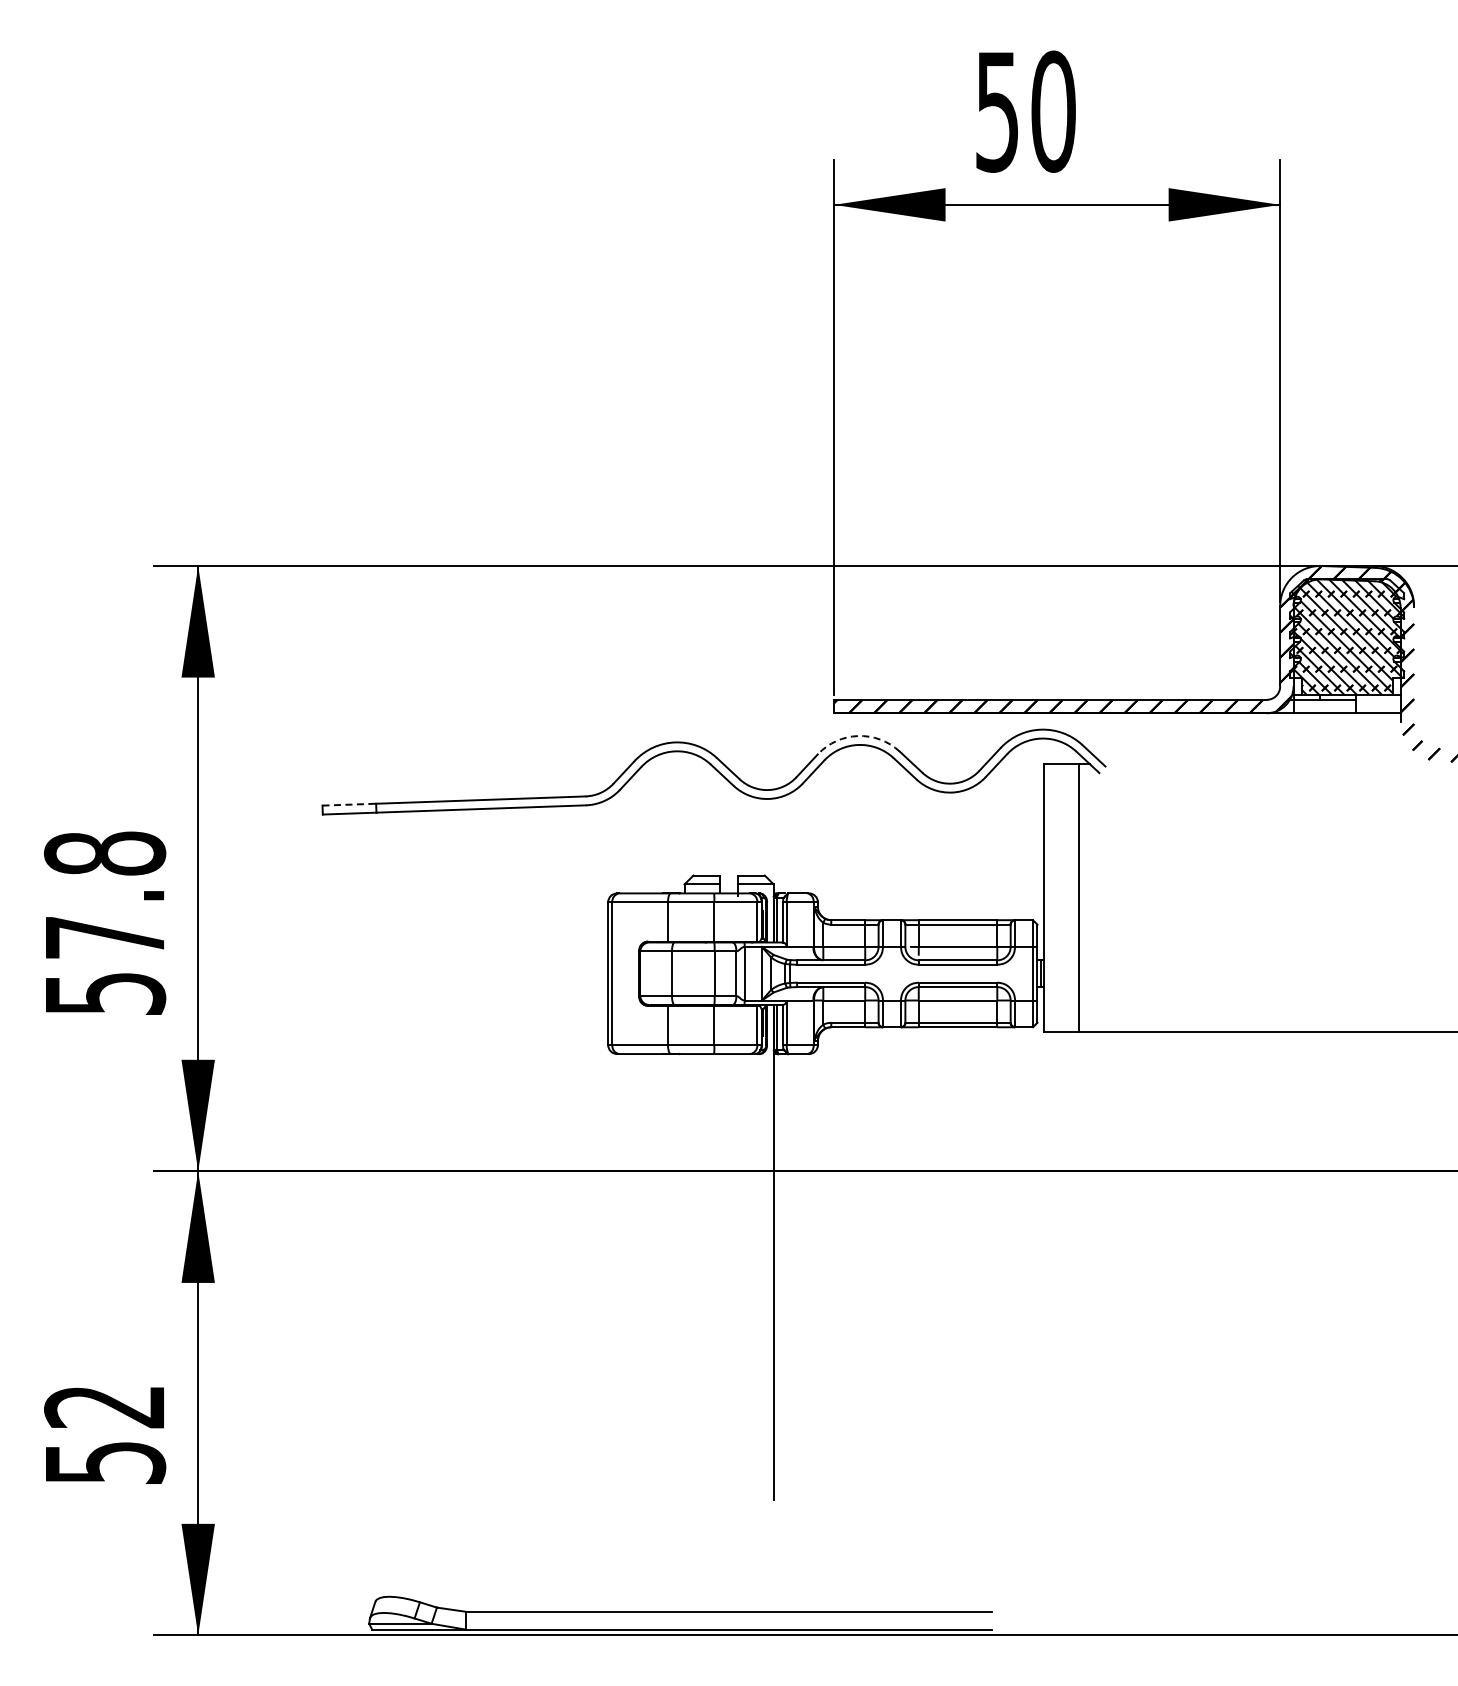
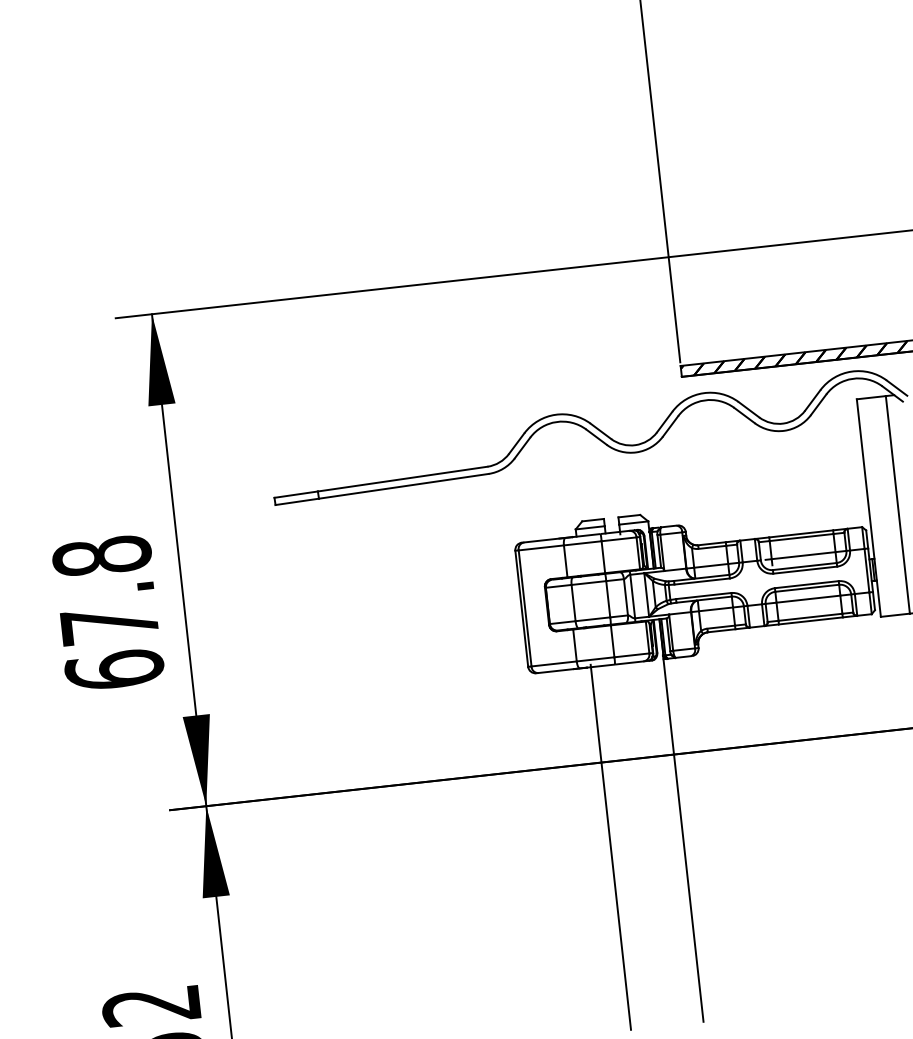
arc: (858, 736) -> (703, 393), dashed -> solid
line: (349, 804) -> (296, 494), dashed -> solid
text: (105, 993) -> (114, 669), 57.8 -> 67.8
line: (684, 1275) -> (610, 847), added

